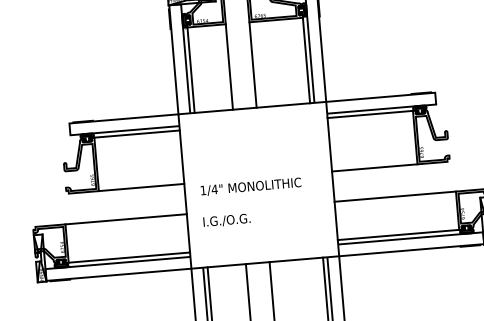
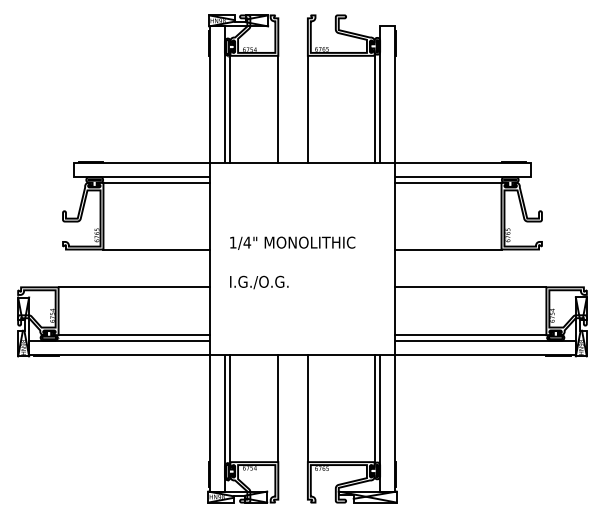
text: (252, 202) -> (292, 262), moved

